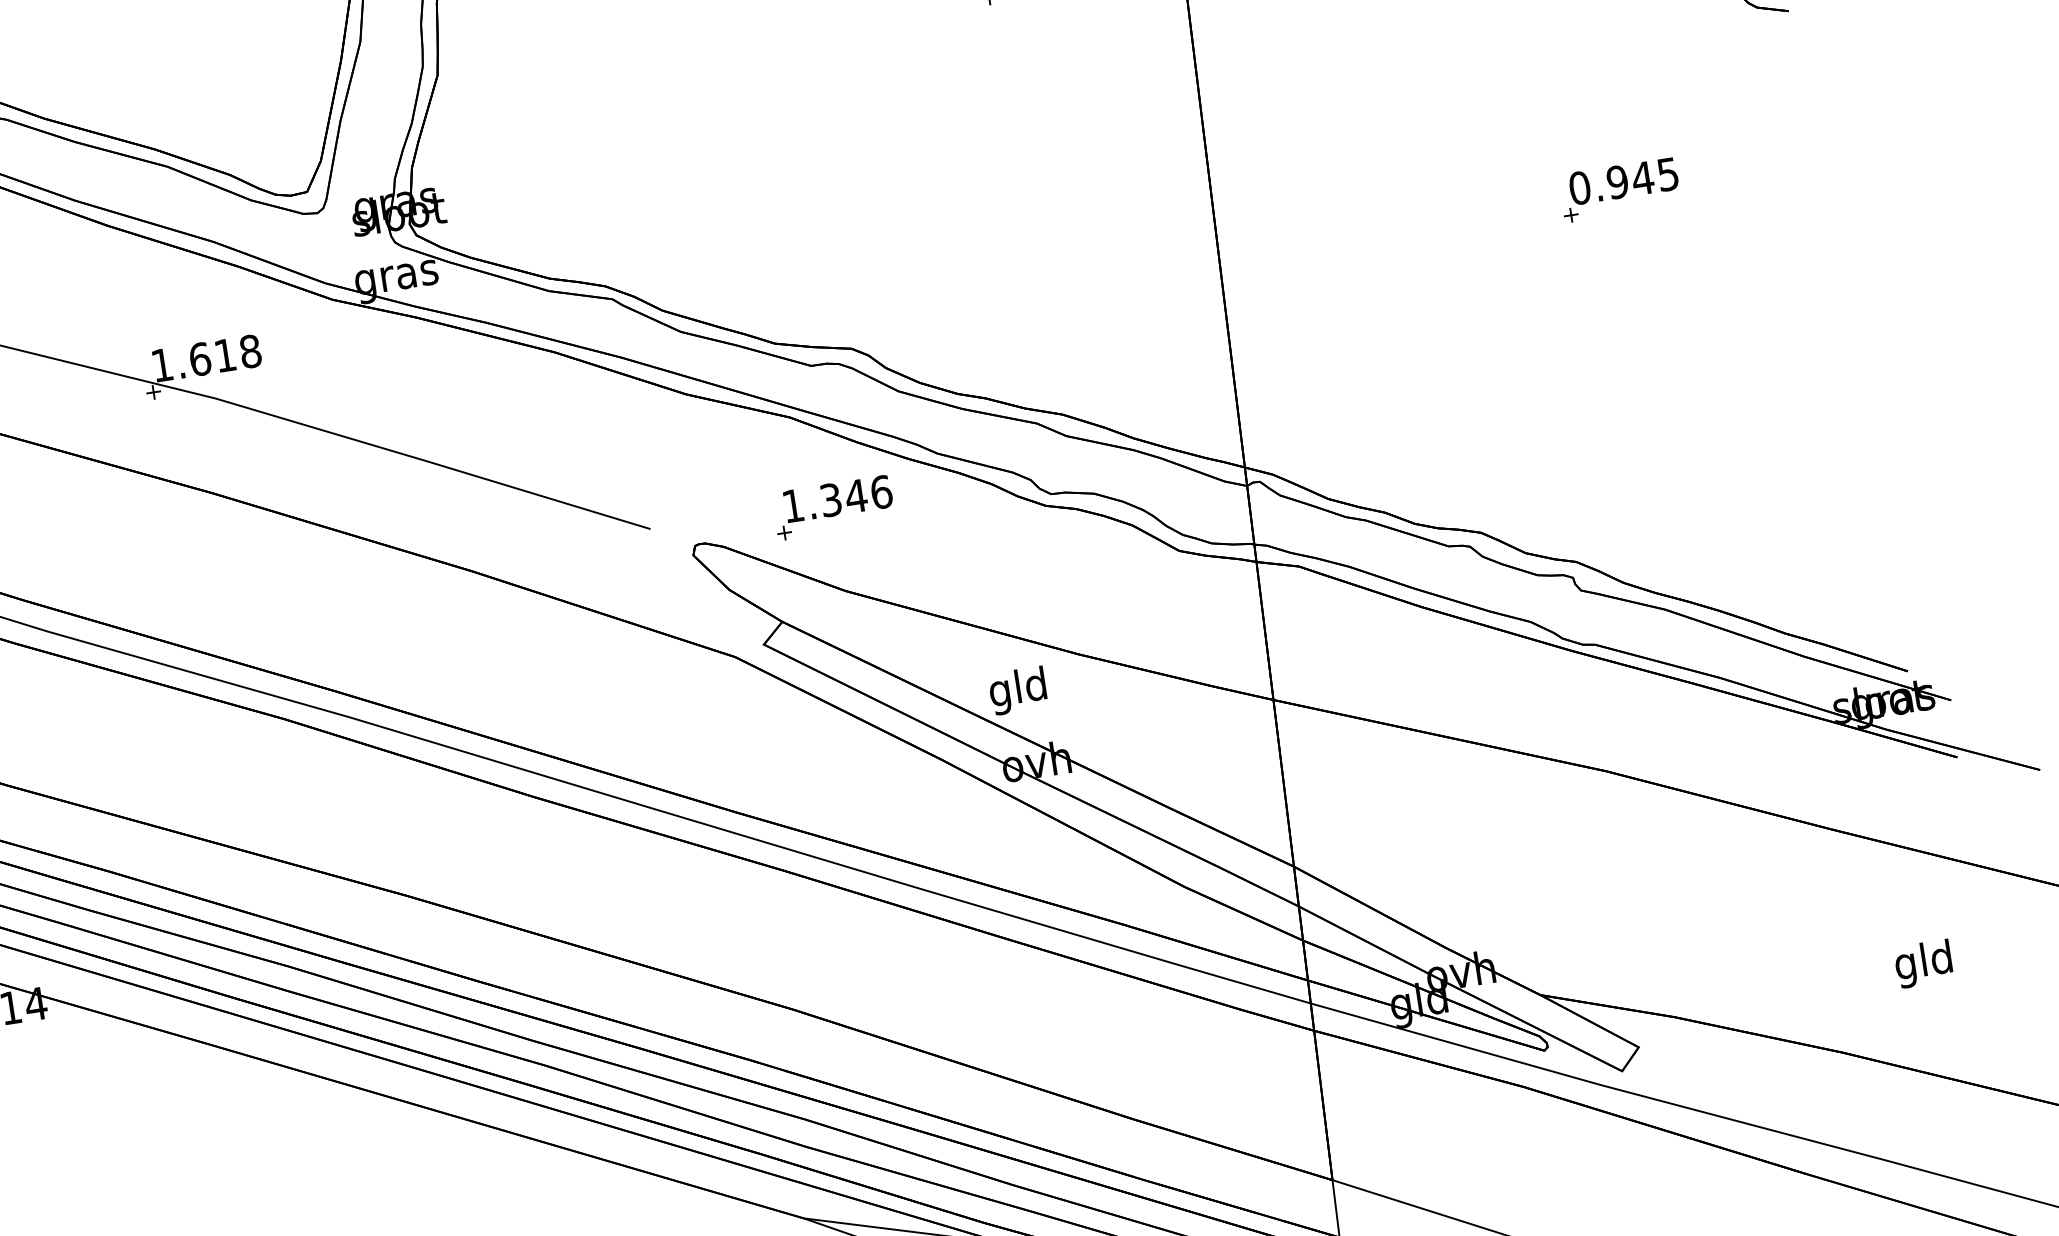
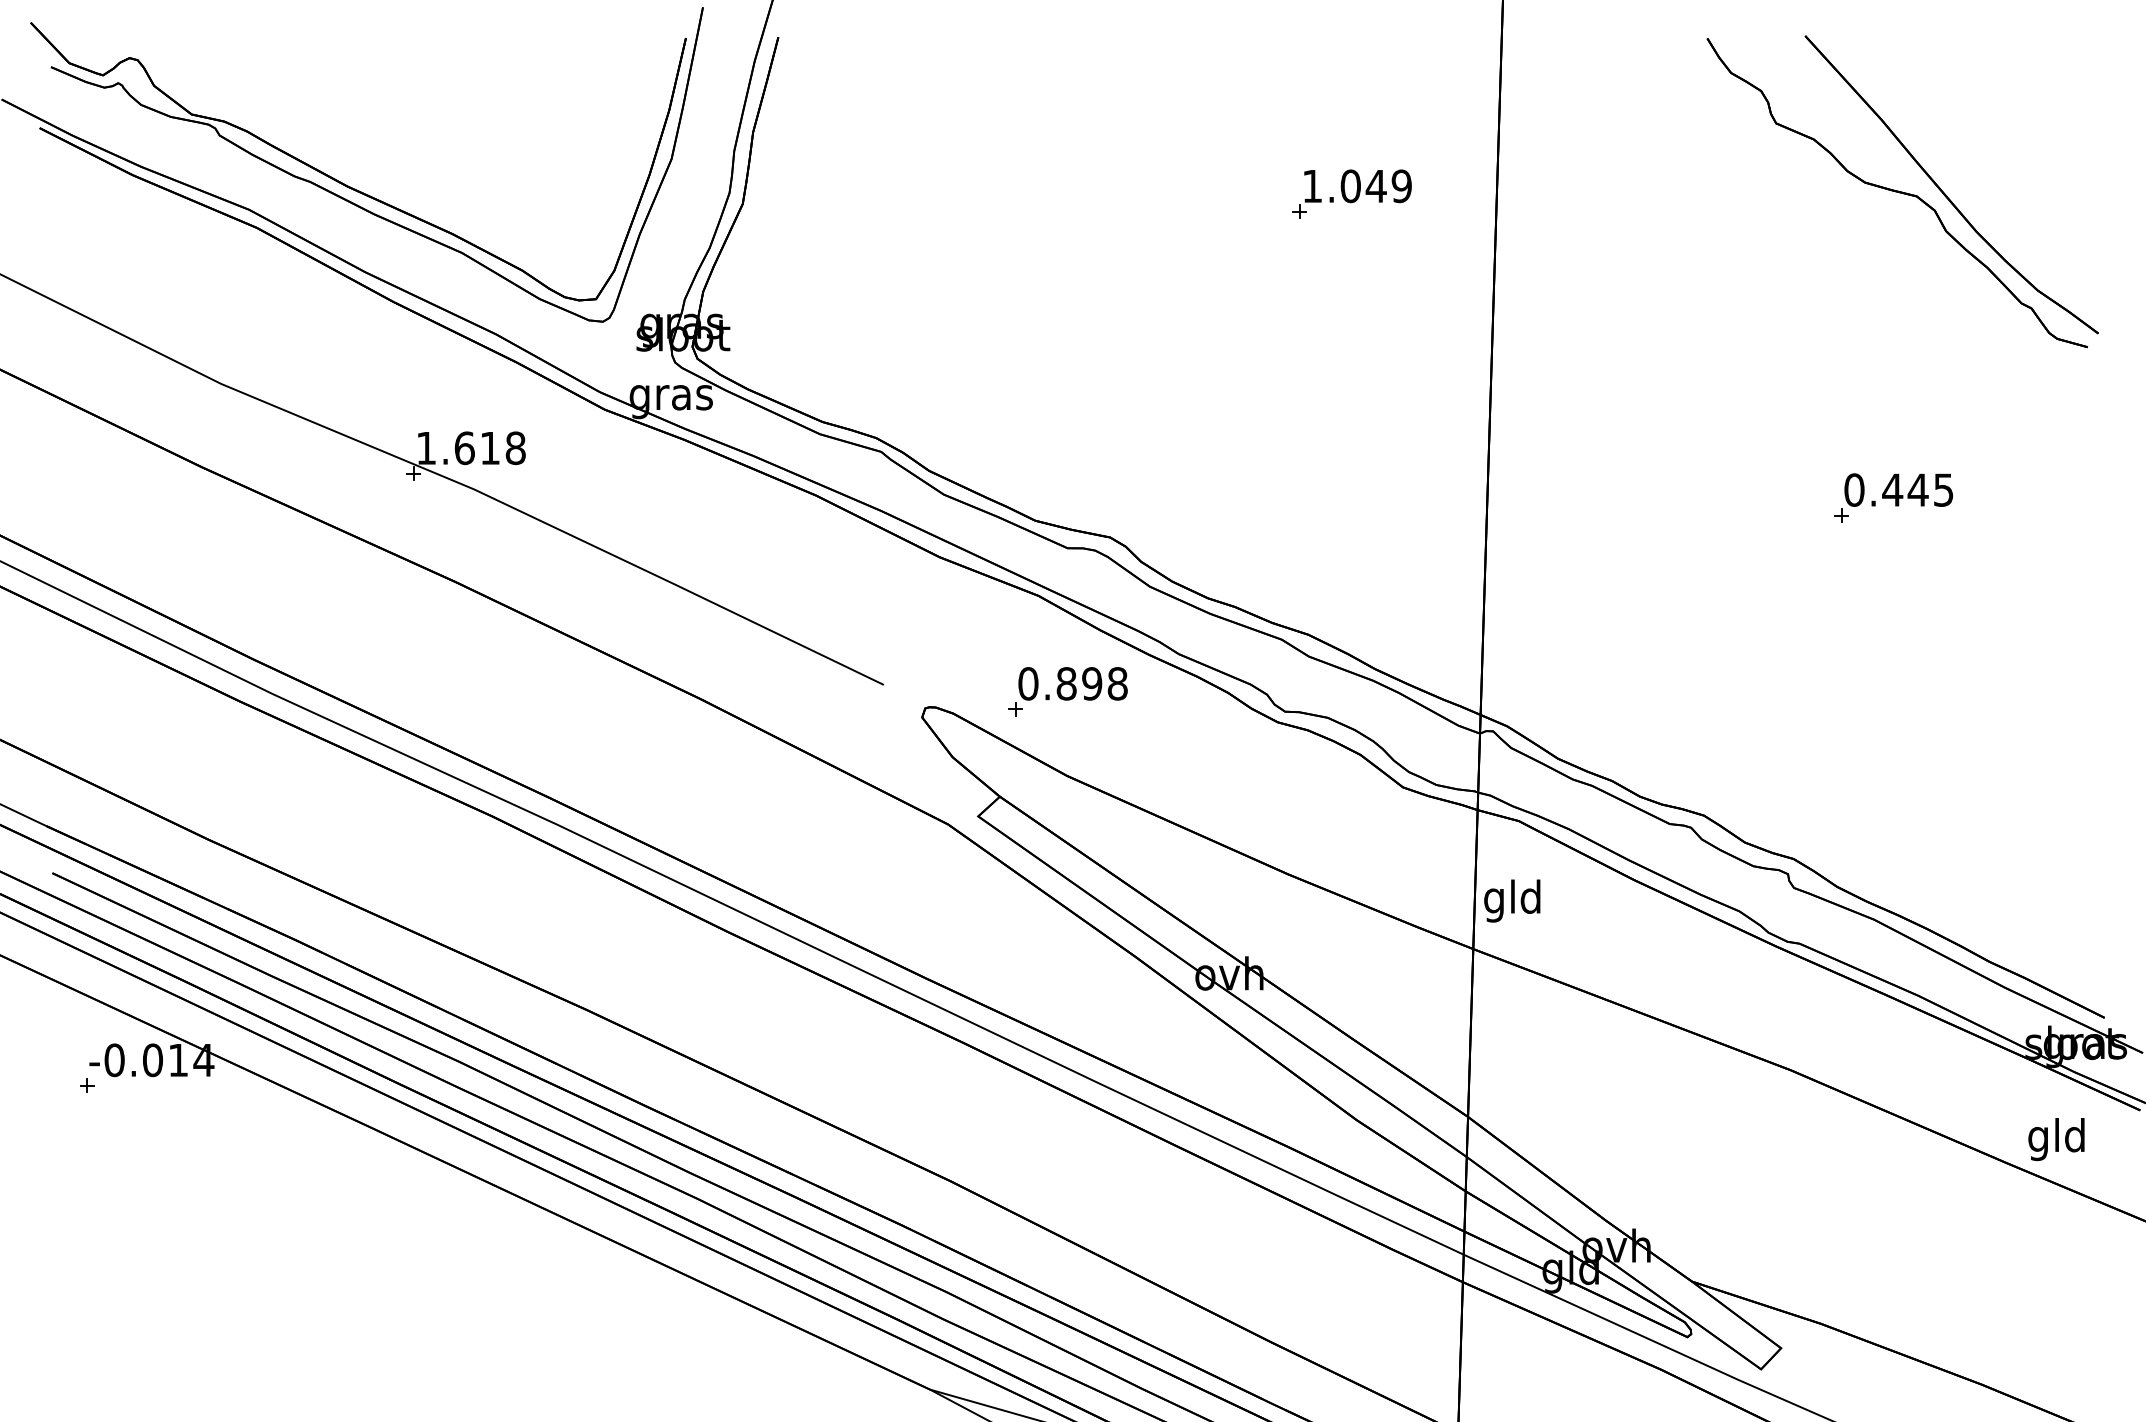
text: (1617, 181) -> (1892, 489), 0.945 -> 0.445
text: (836, 498) -> (1072, 683), 1.346 -> 0.898
text: (1018, 690) -> (1512, 900), moved
text: (1923, 964) -> (2056, 1139), moved

